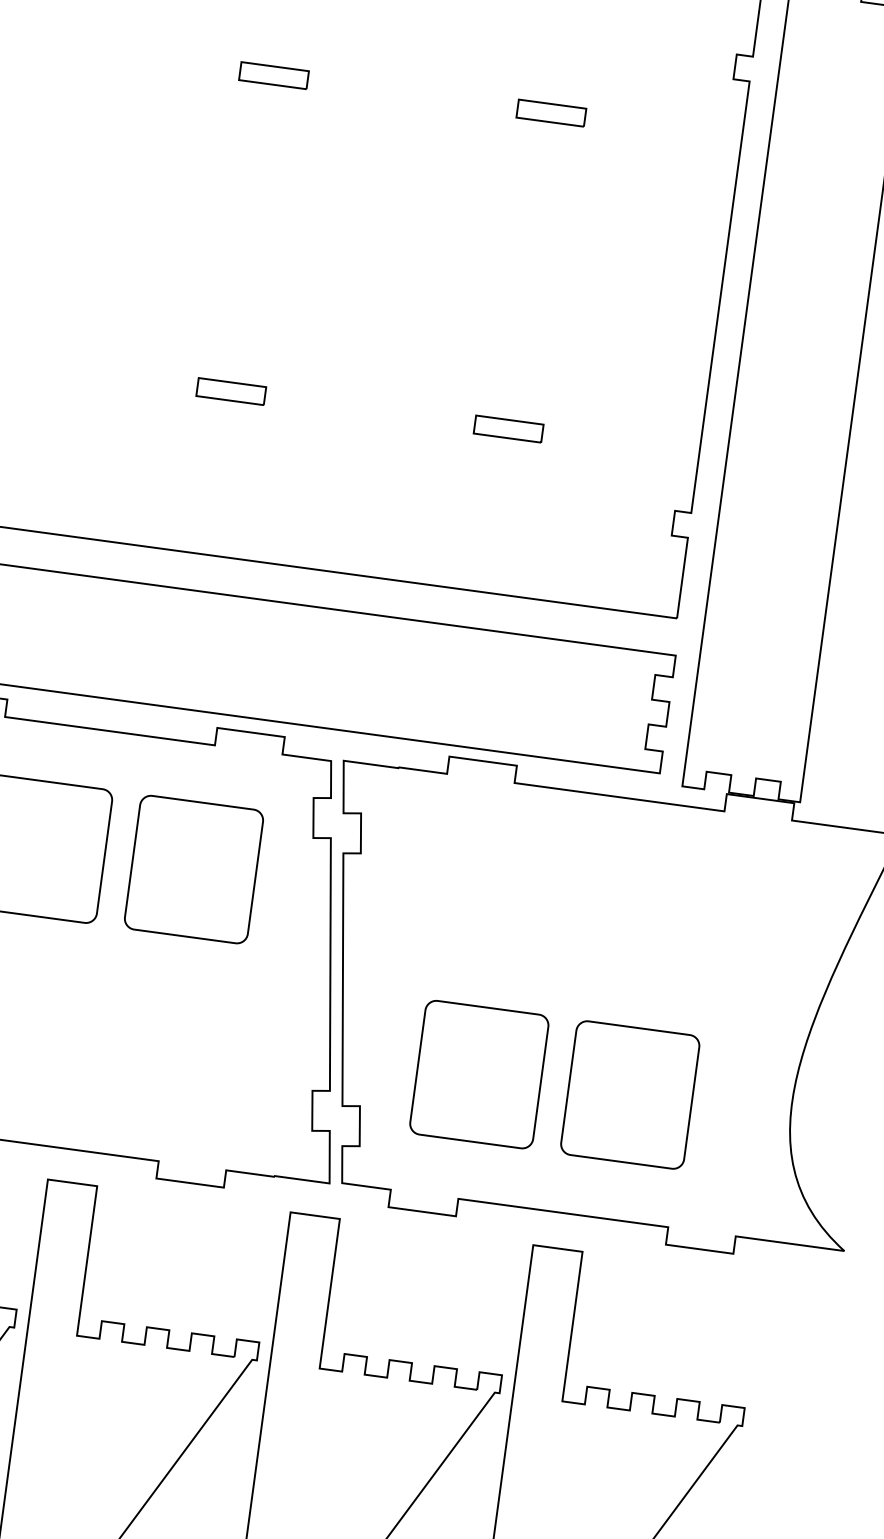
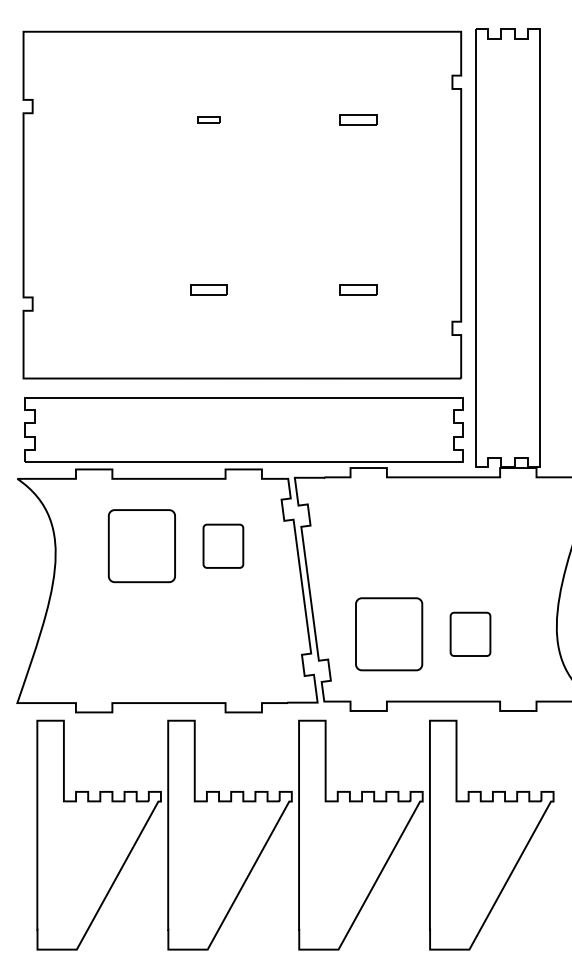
part: (273, 74) -> (208, 119), size x0.6
part: (194, 870) -> (223, 546), size x0.6
part: (630, 1095) -> (470, 634), size x0.6

